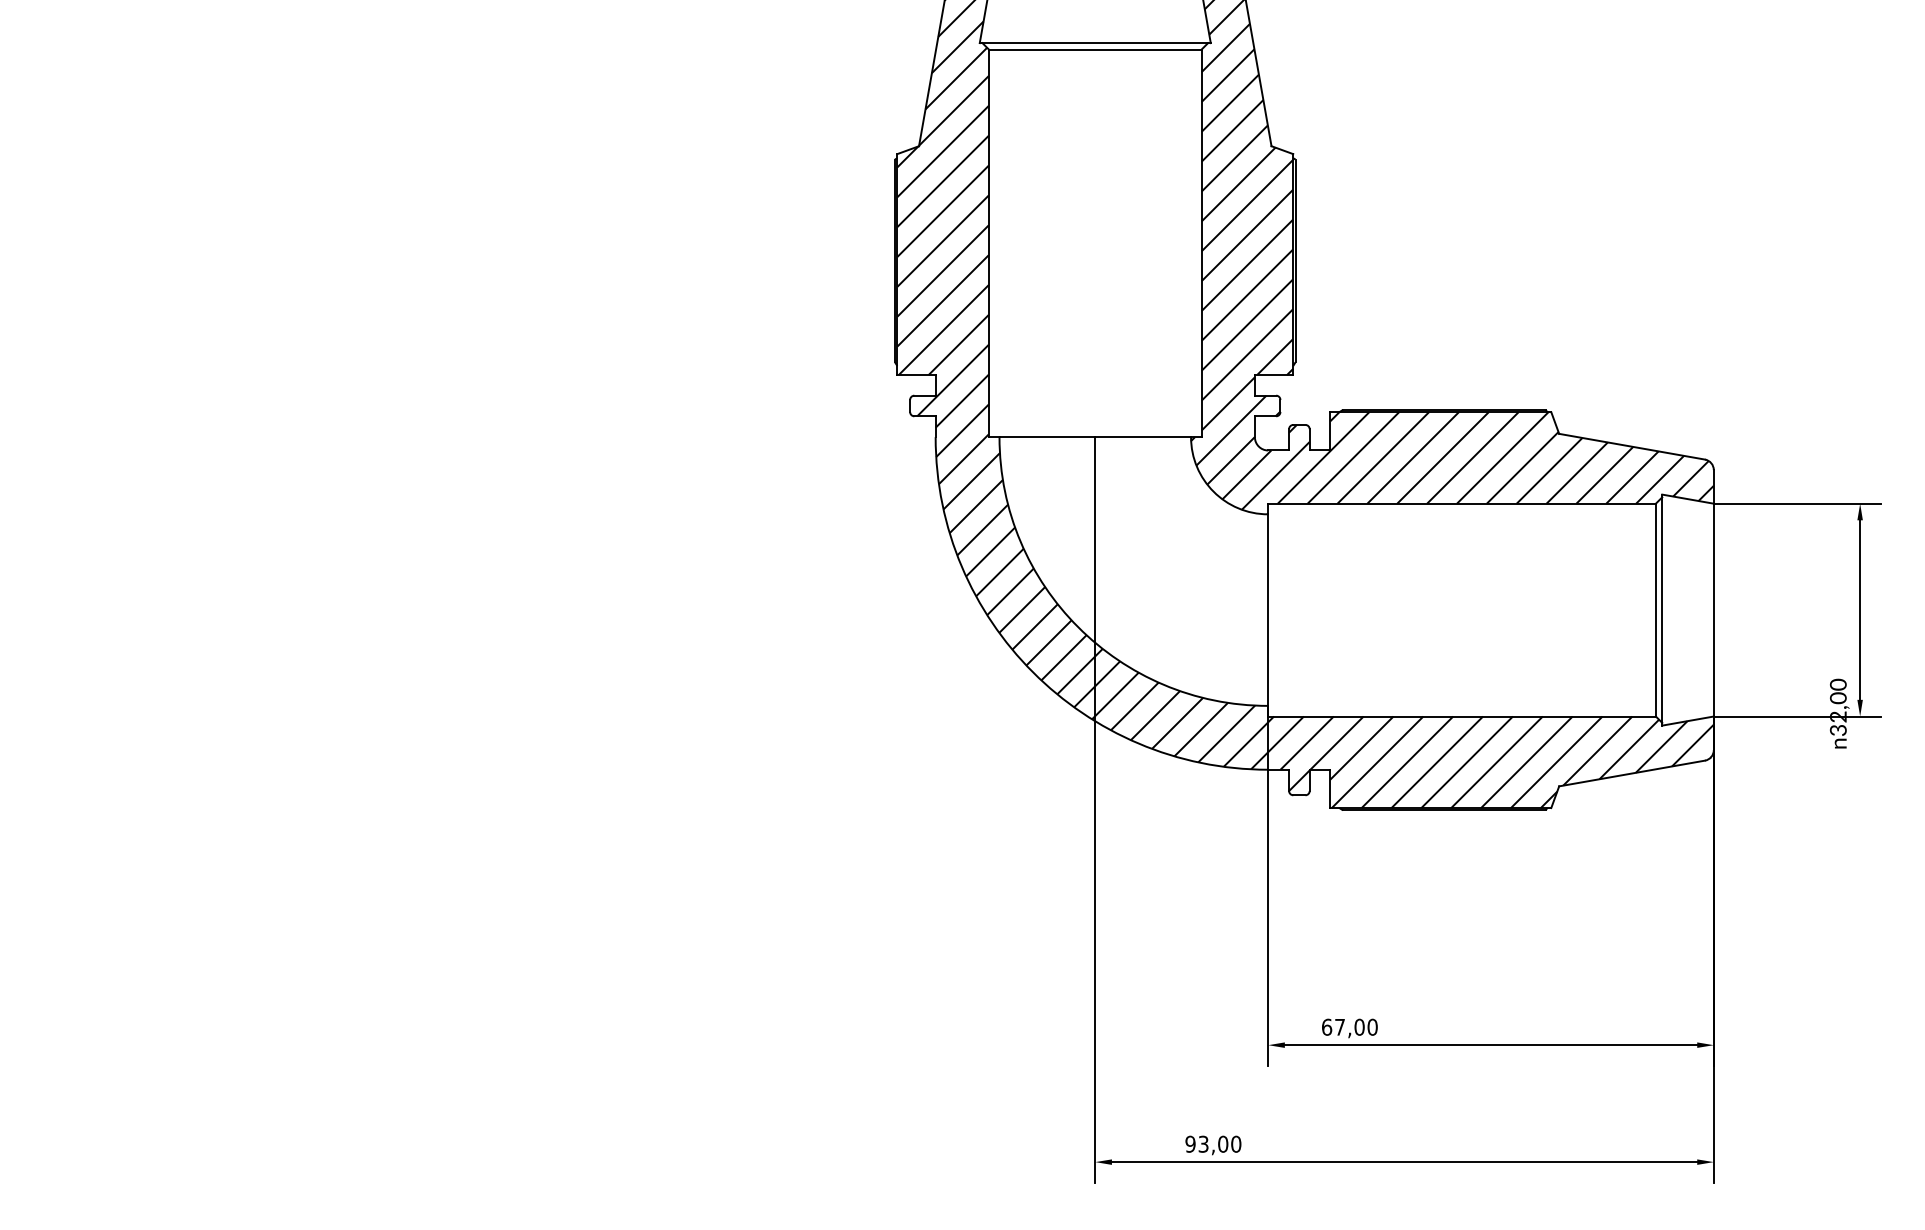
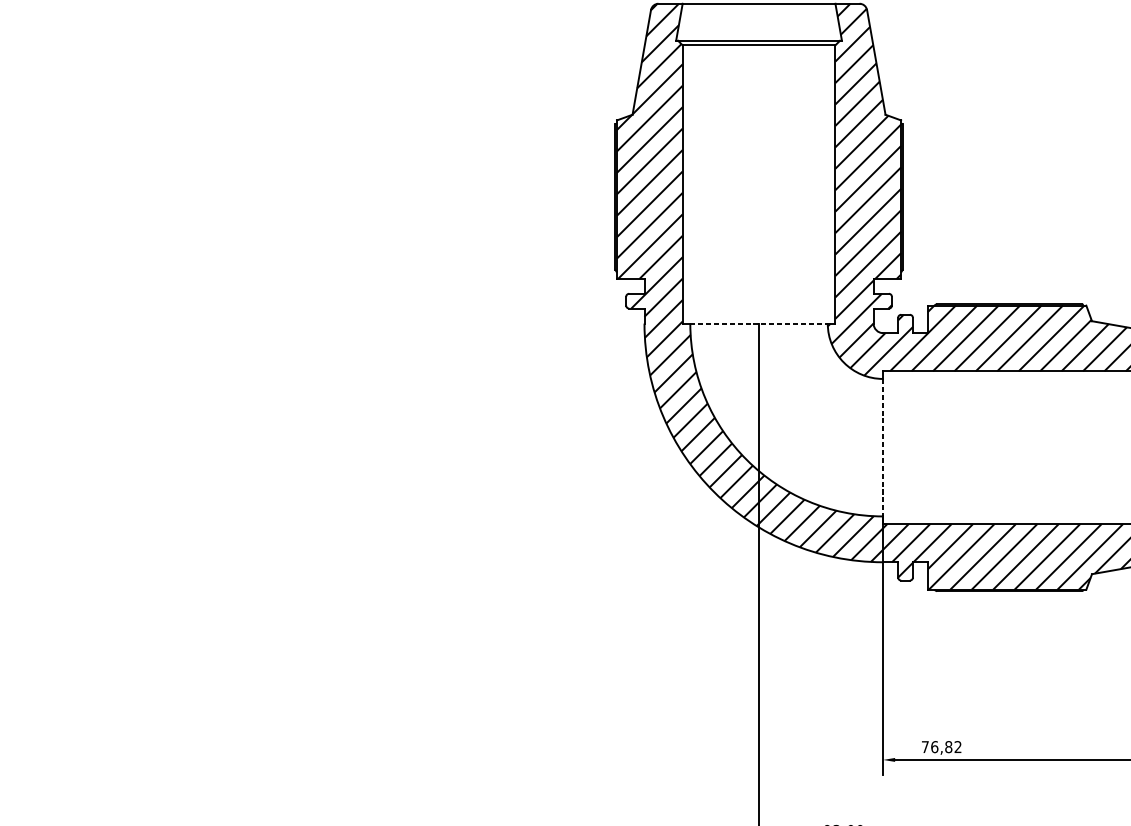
line: (1095, 437) -> (759, 323), solid -> dashed
line: (1268, 610) -> (883, 447), solid -> dashed
text: (1349, 1026) -> (941, 746), 67,00 -> 76,82

